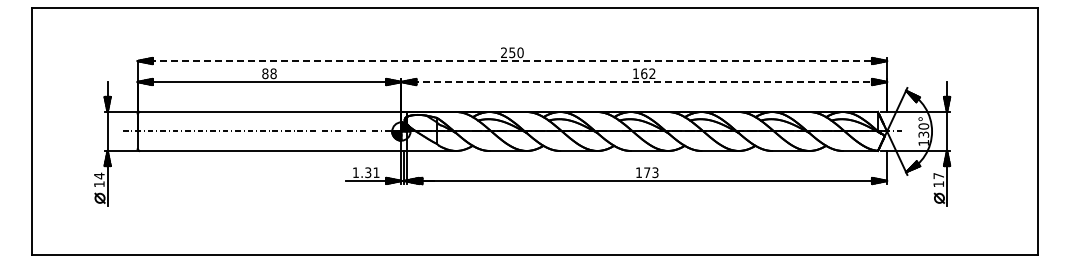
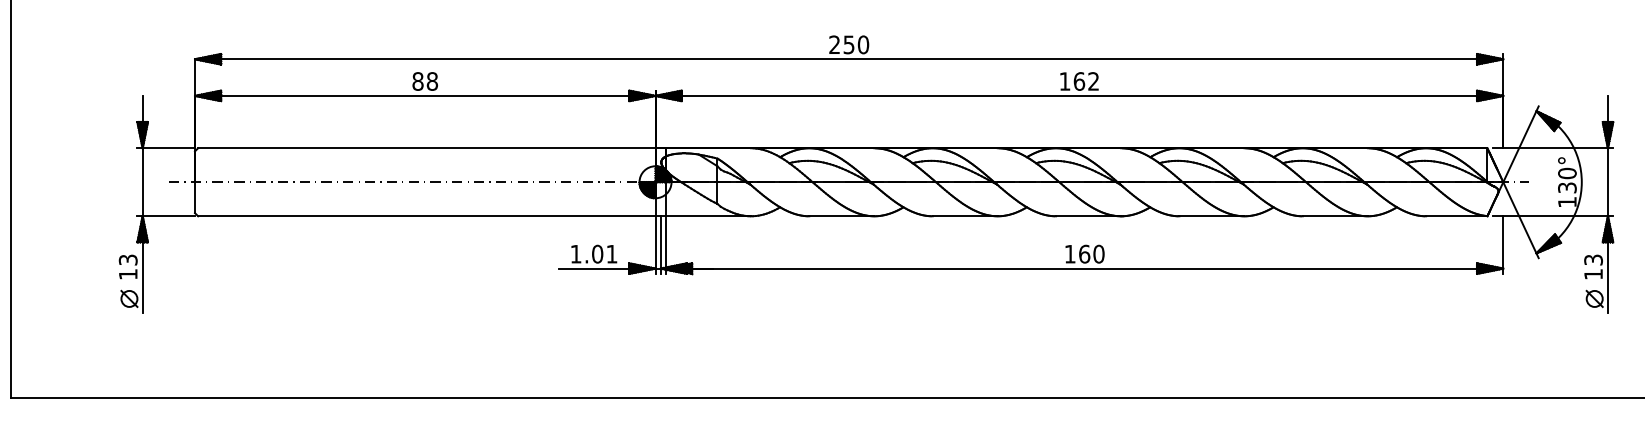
line: (512, 61) -> (849, 60), dashed -> solid
line: (644, 82) -> (1079, 96), dashed -> solid
text: (368, 172) -> (598, 253), 1.31 -> 1.01
text: (651, 172) -> (1092, 253), 173 -> 160
text: (99, 175) -> (128, 259), 14 -> 13
text: (938, 176) -> (1593, 260), 17 -> 13

